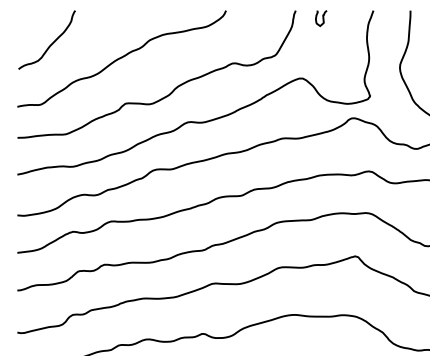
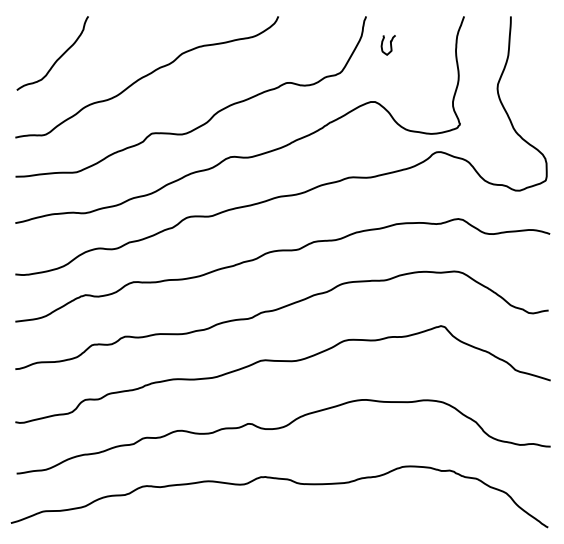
curve: (322, 18) -> (390, 45), moved

